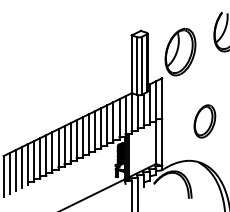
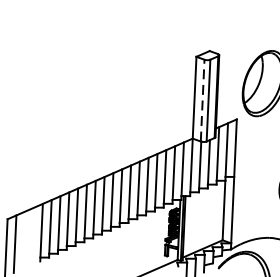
line: (137, 66) -> (202, 101), solid -> dashed
line: (21, 167) -> (32, 236), removed
line: (15, 170) -> (23, 240), removed

